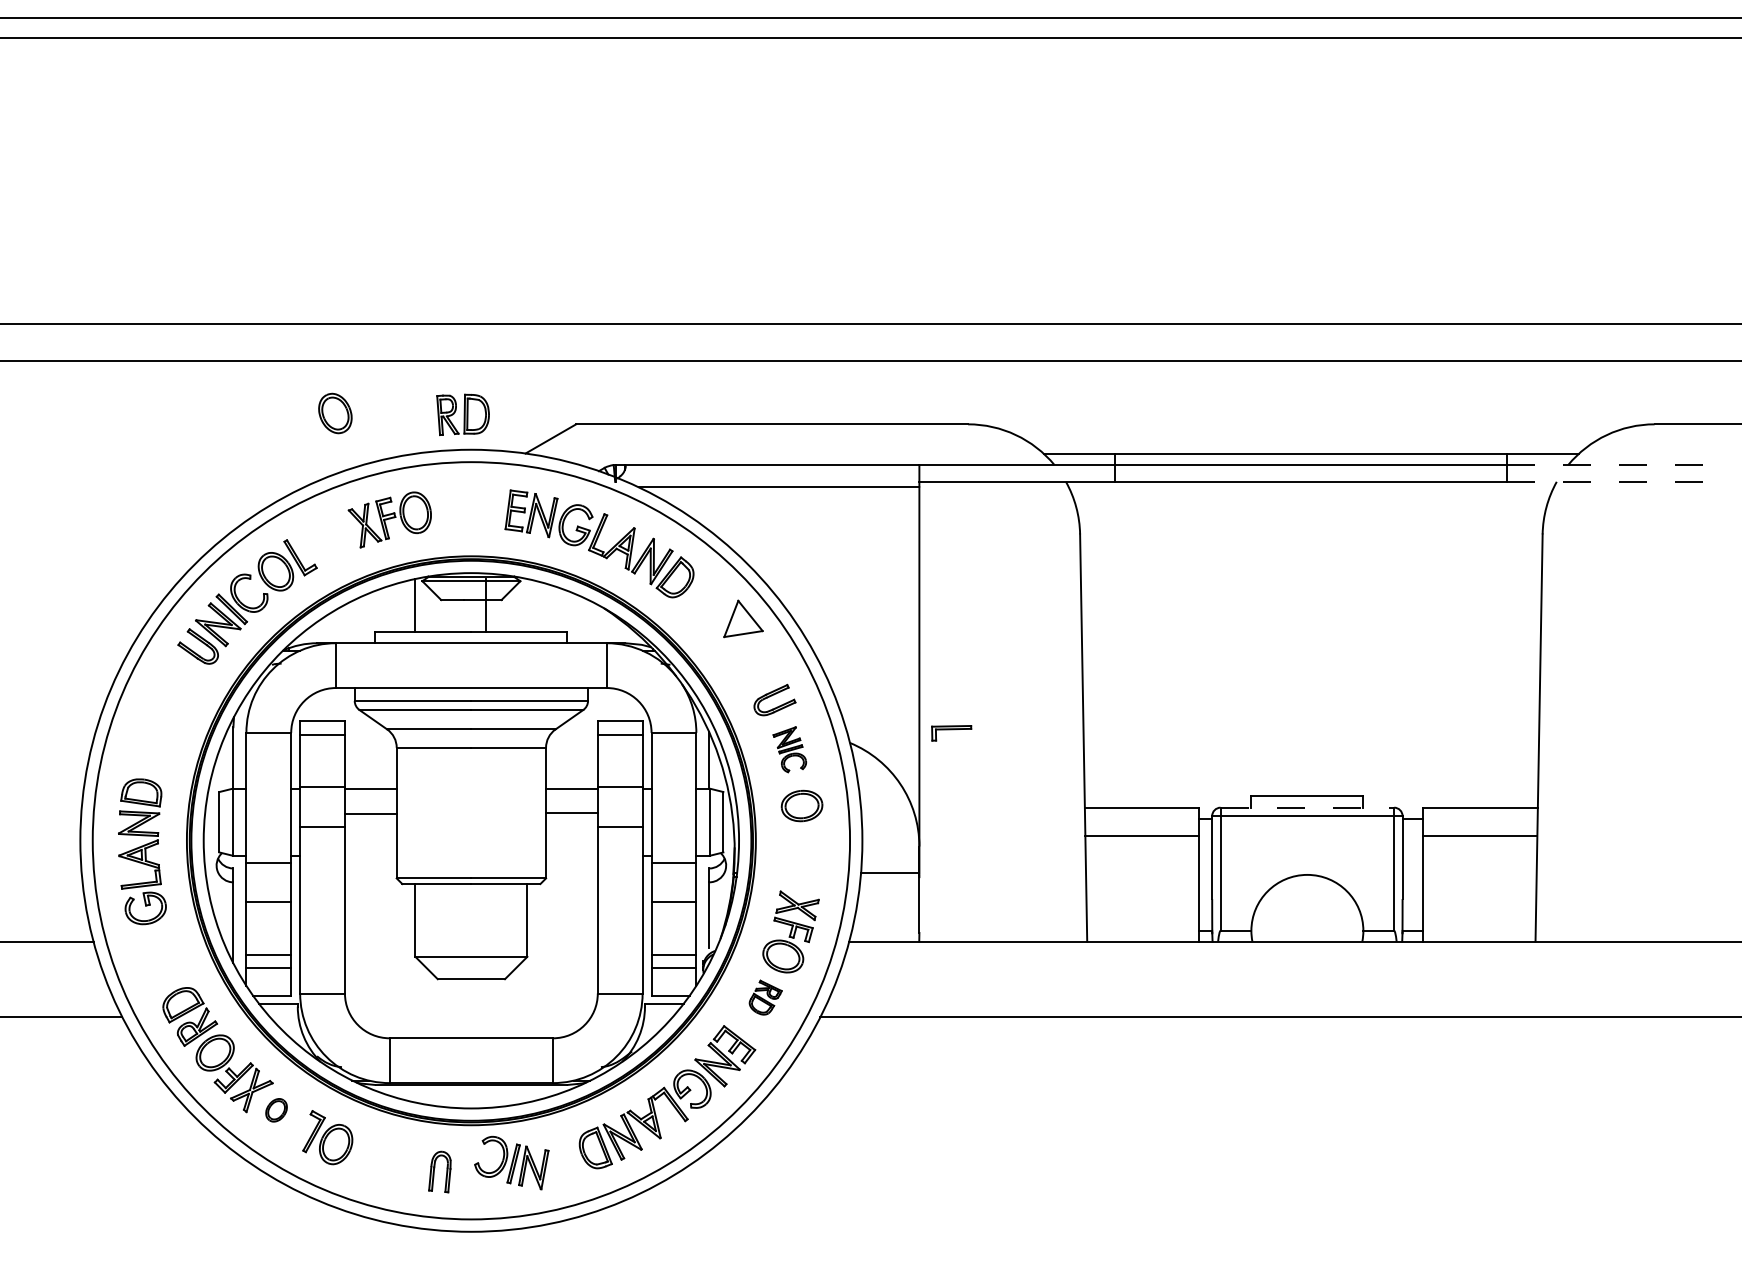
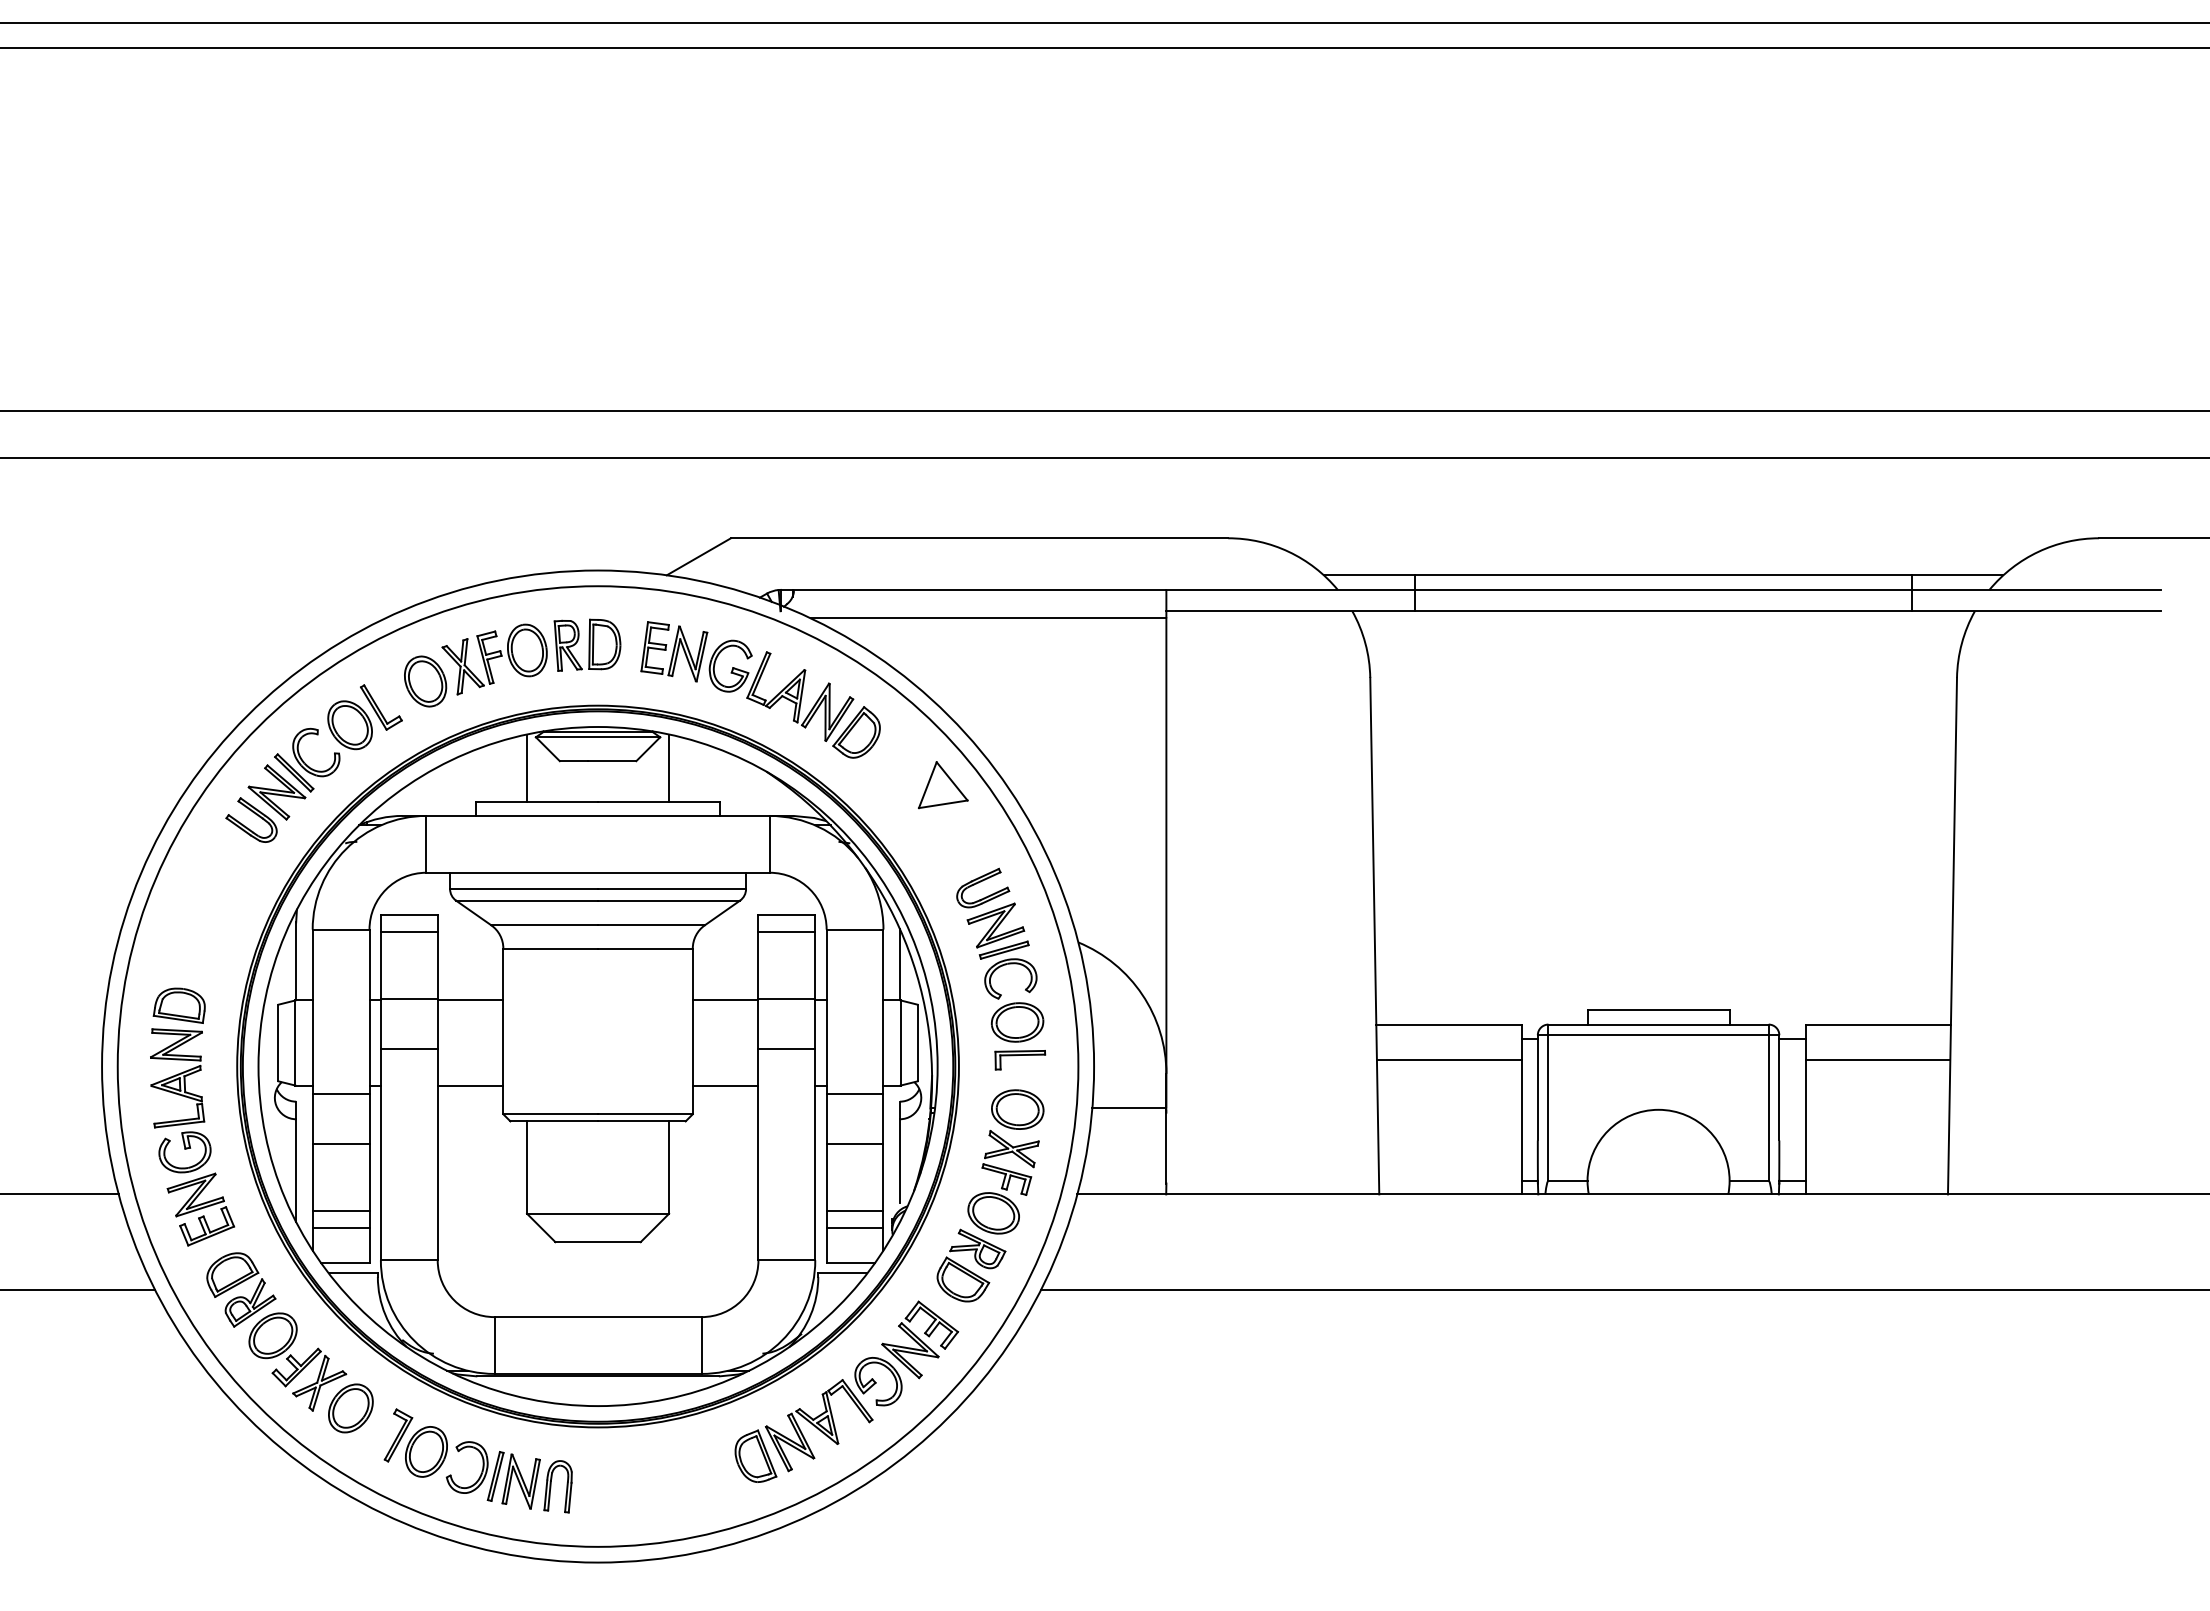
part: (335, 413) -> (425, 681), moved
part: (463, 414) -> (587, 644), moved
line: (1605, 464) -> (2036, 589), dashed -> solid
line: (1605, 482) -> (2036, 611), dashed -> solid
line: (485, 605) -> (669, 767), moved
part: (951, 733) -> (1020, 1060), moved
part: (789, 749) -> (1001, 950), size x1.67
line: (1308, 807) -> (1659, 1024), dashed -> solid
line: (370, 813) -> (470, 1085), moved
line: (571, 813) -> (725, 1085), moved
part: (802, 874) -> (1017, 1109), added
part: (157, 953) -> (200, 1209), added
part: (765, 997) -> (971, 1265), size x1.67
part: (276, 1110) -> (350, 1408), size x1.67
part: (511, 1163) -> (492, 1475), moved

